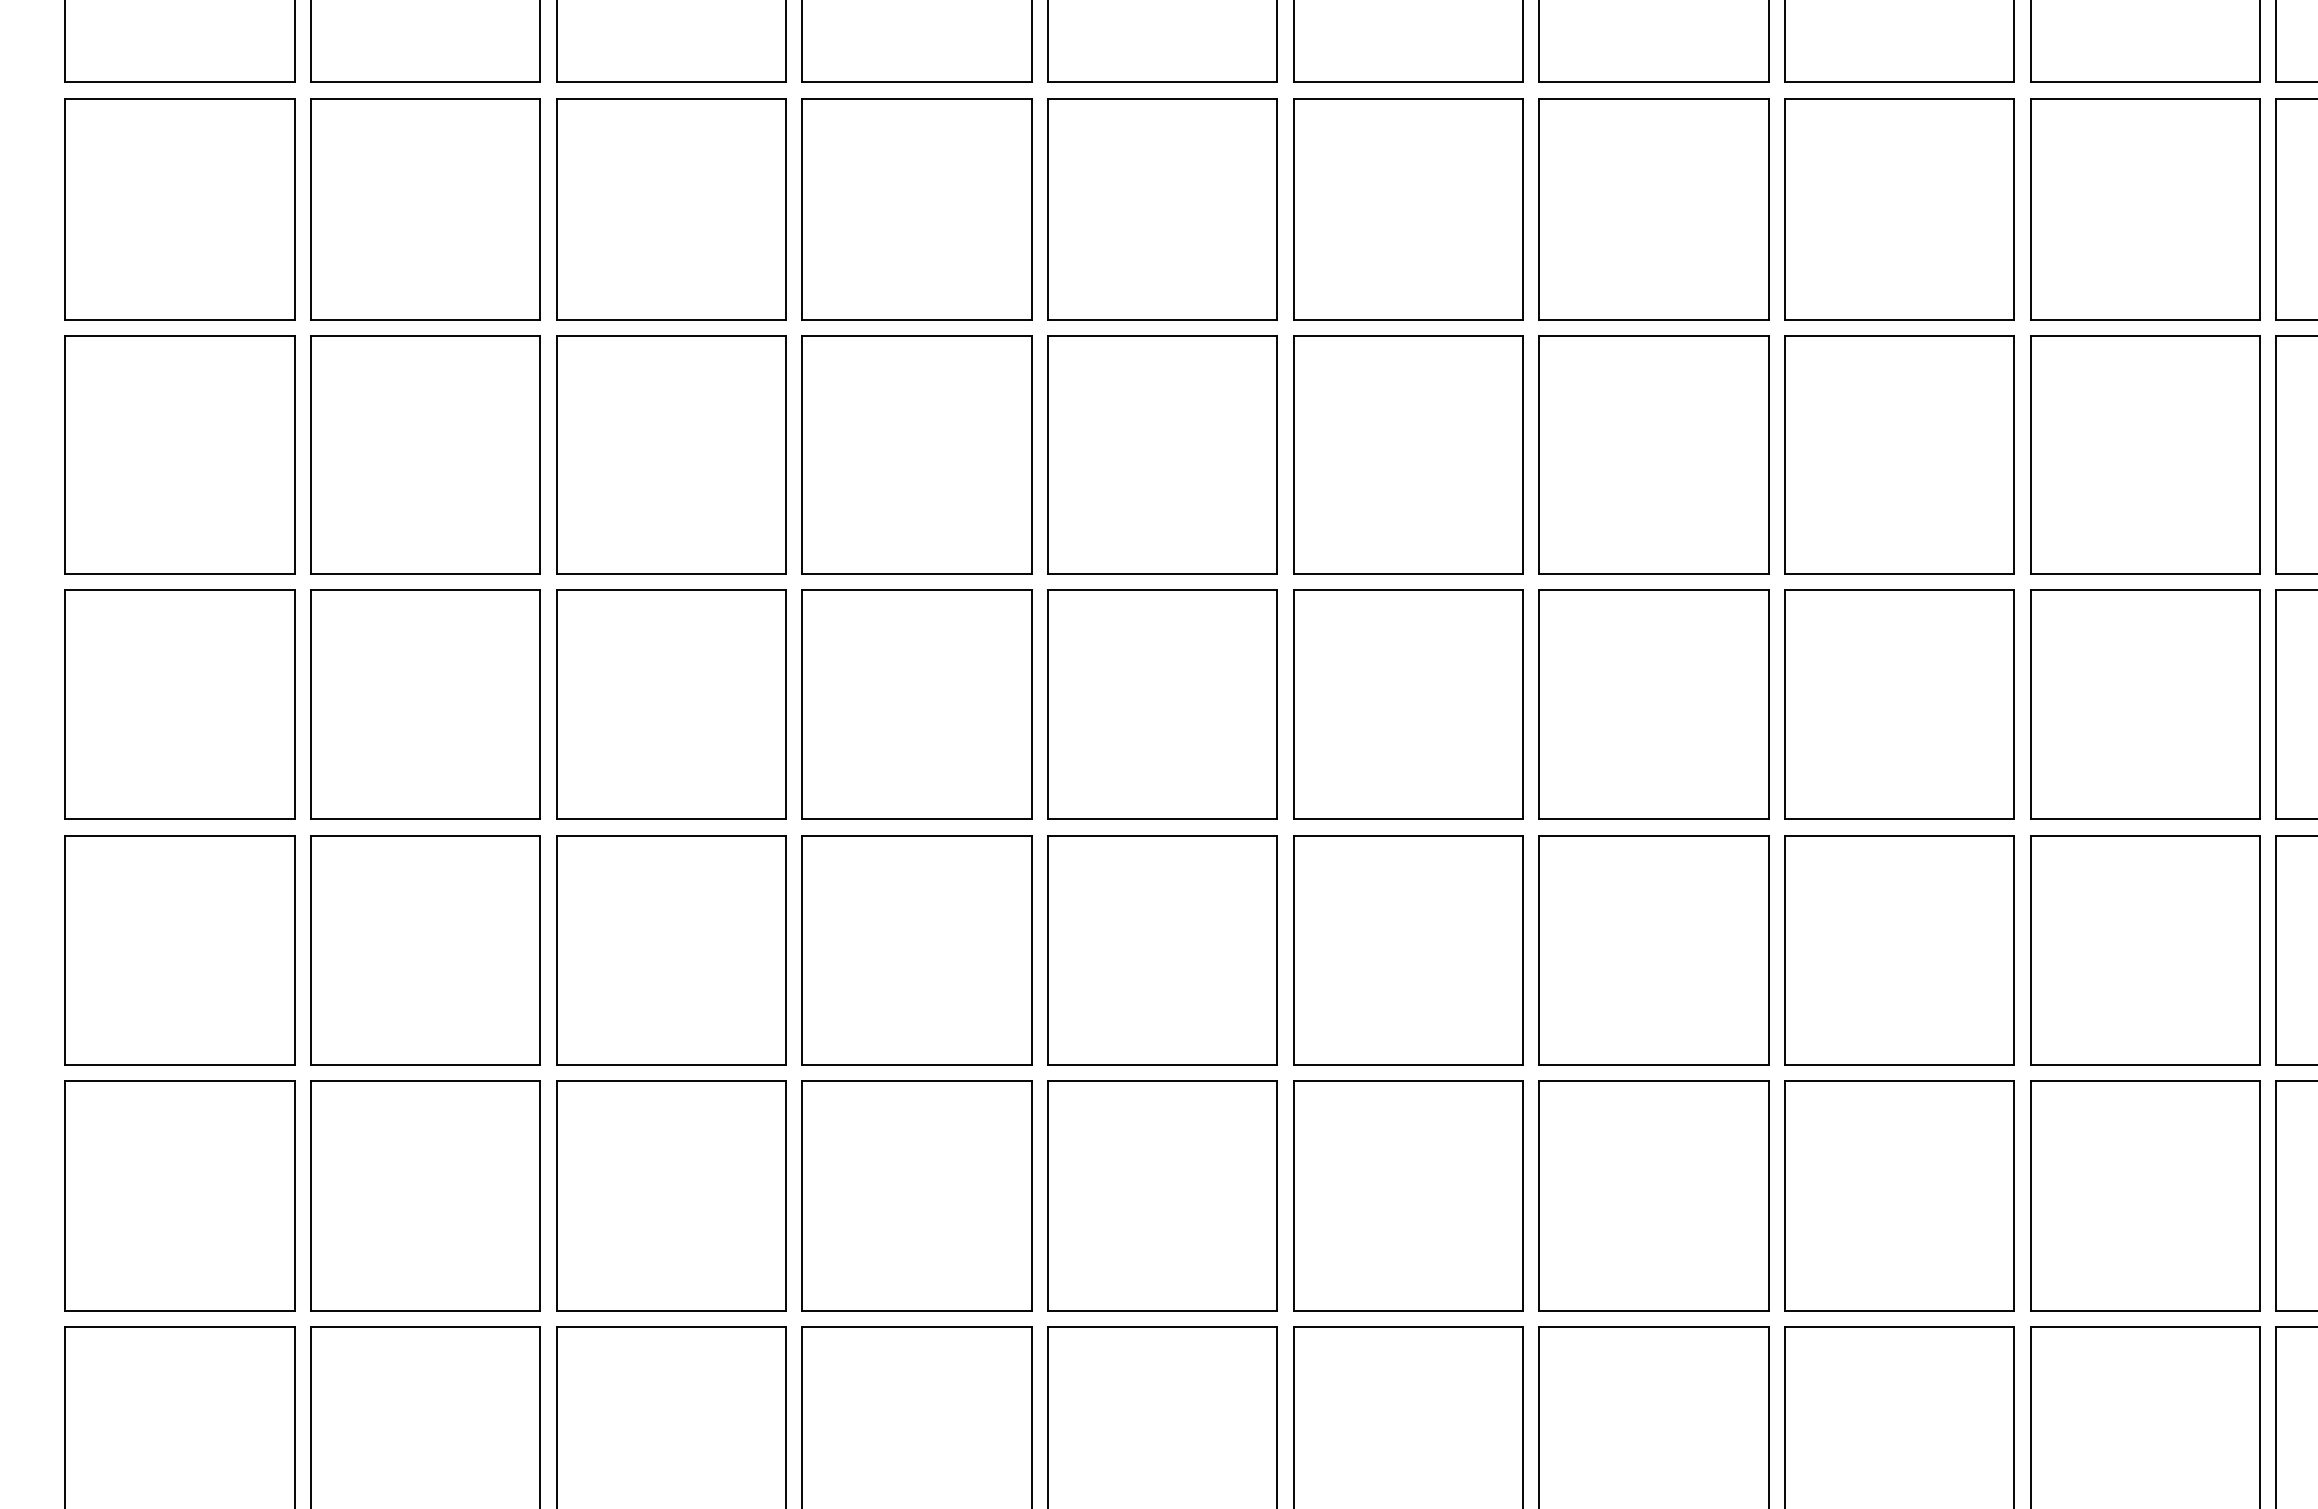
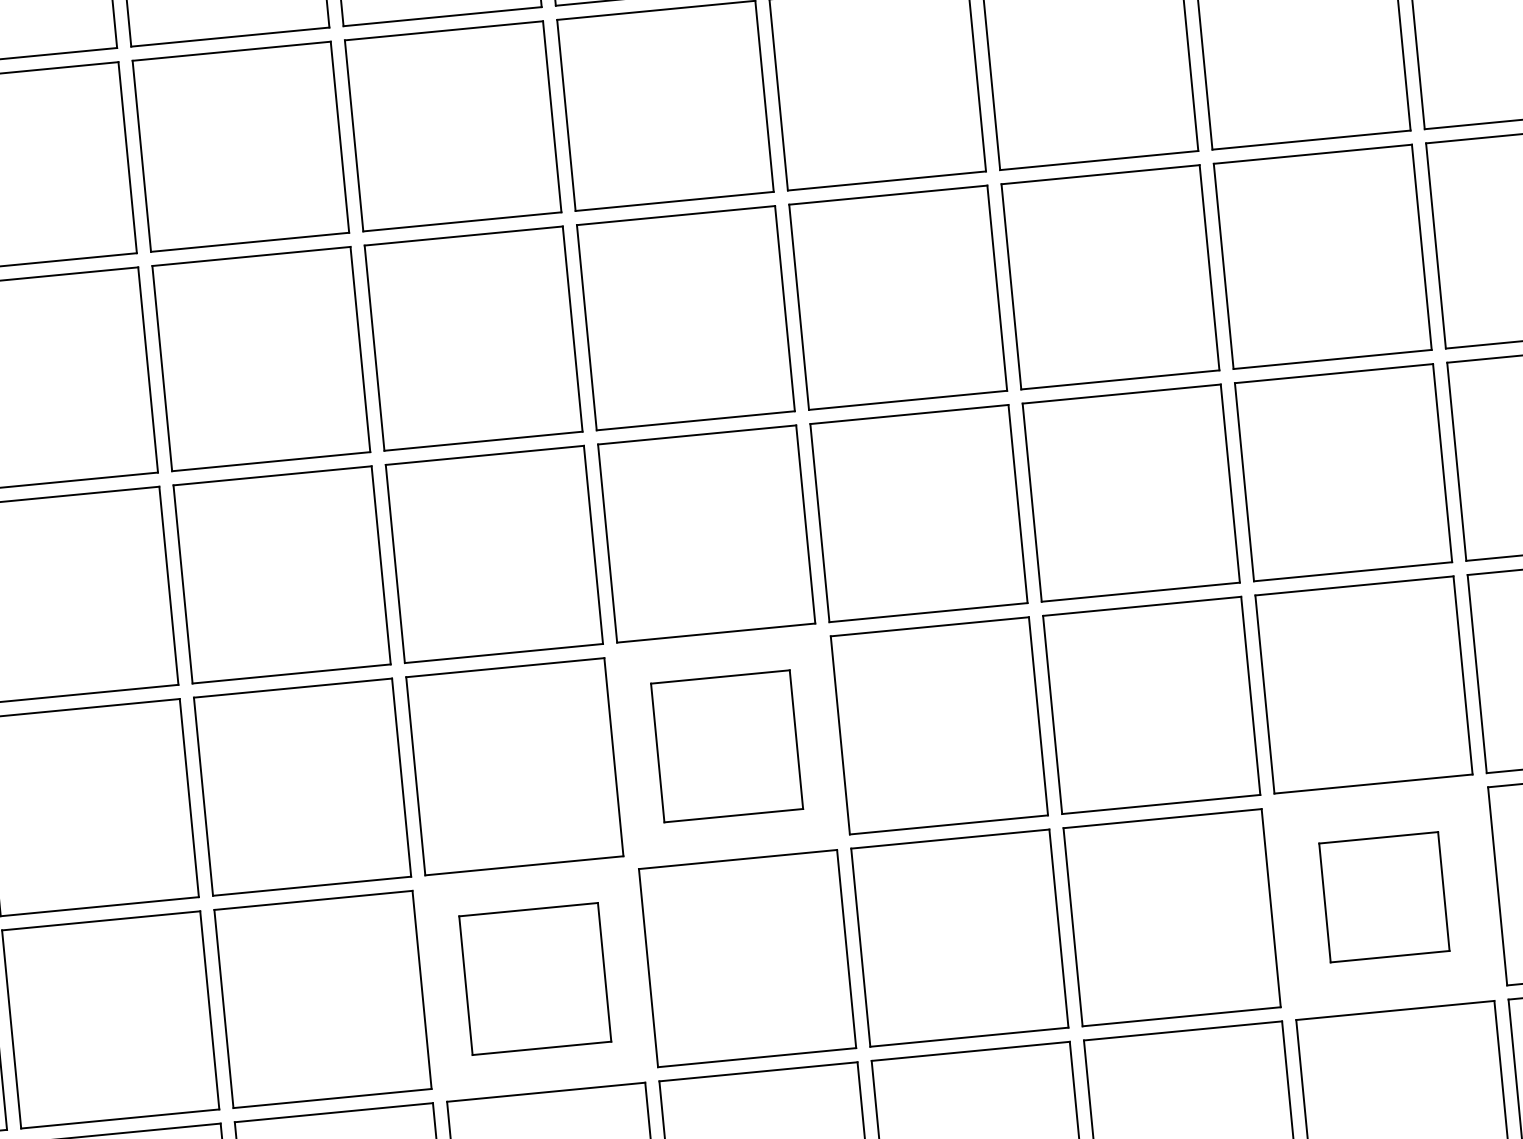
part: (1162, 950) -> (727, 746), size x0.7
part: (916, 1195) -> (534, 978), size x0.7
part: (1899, 1195) -> (1384, 896), size x0.6

